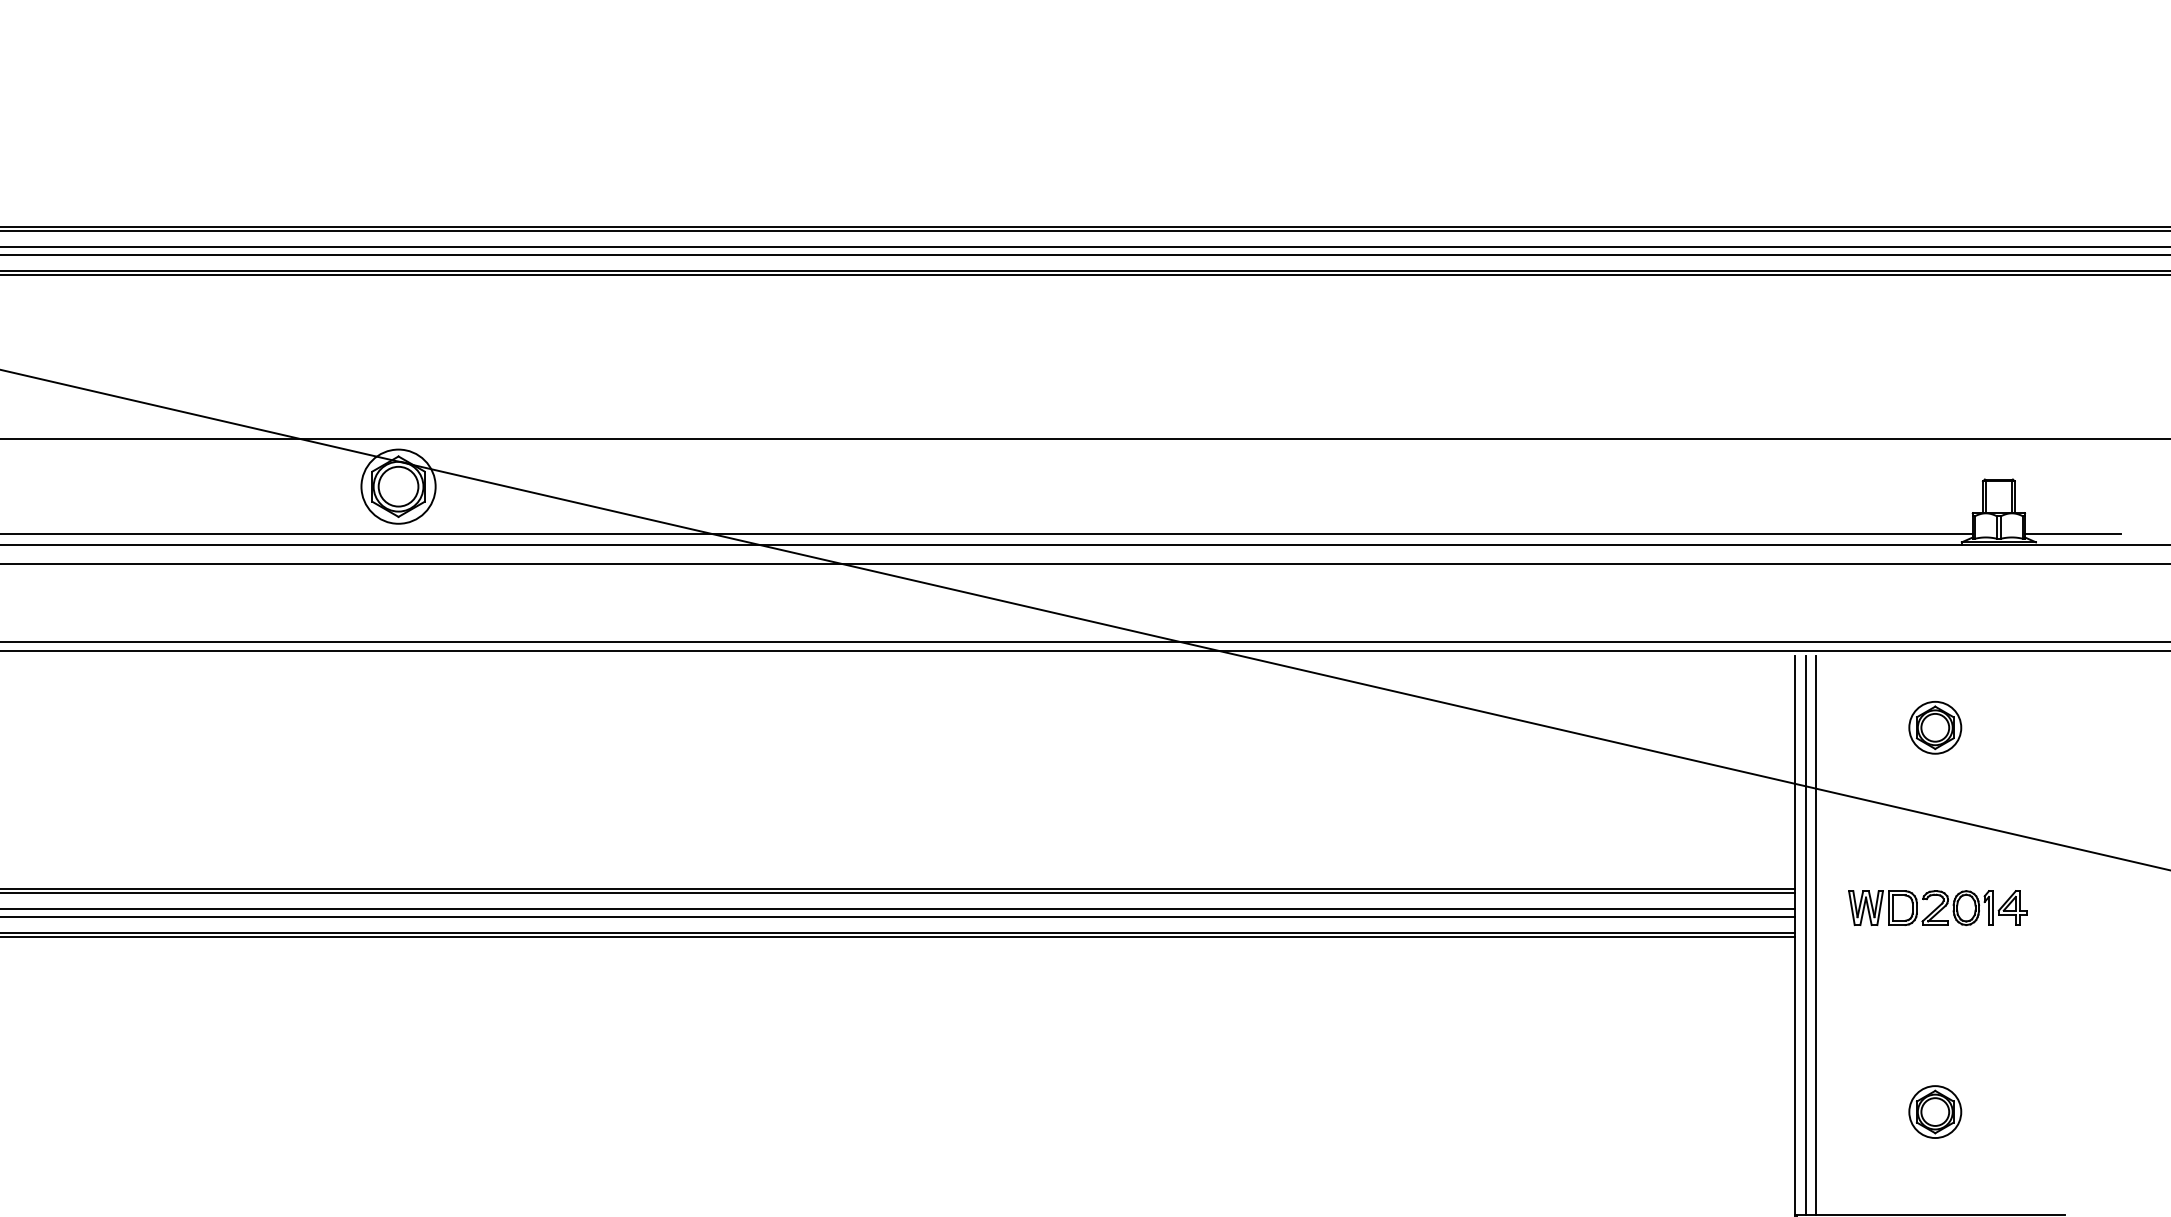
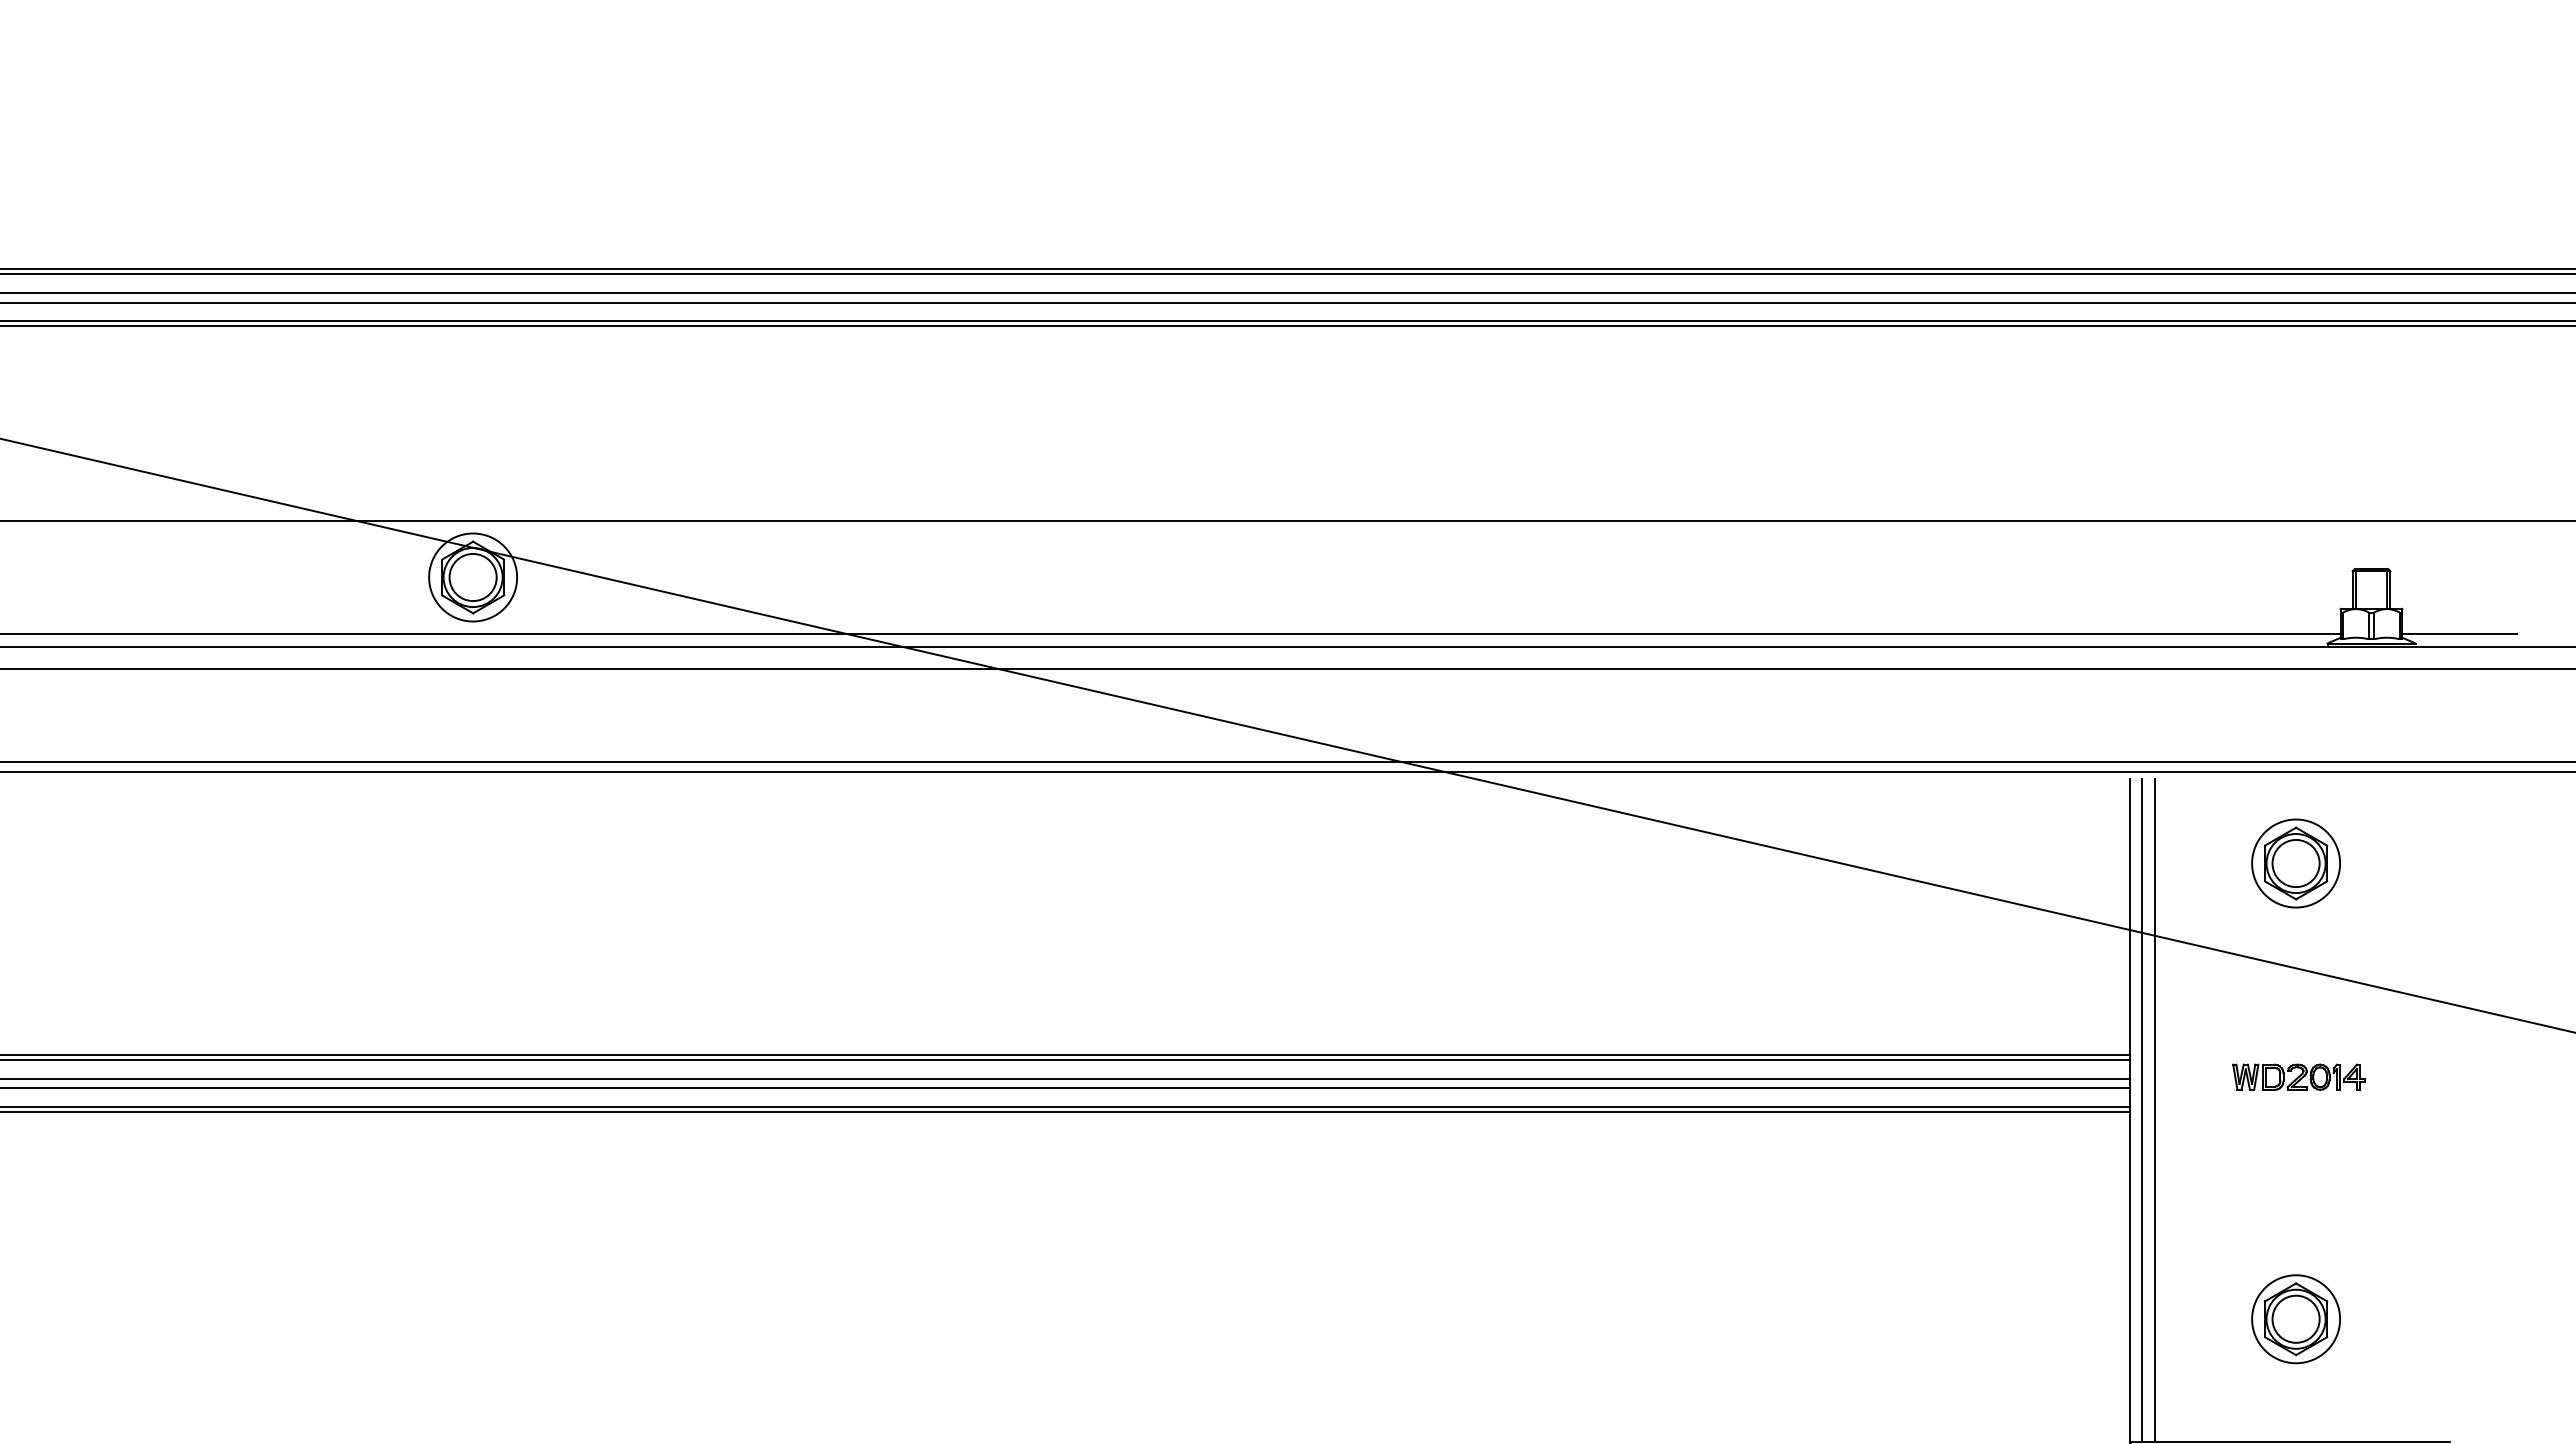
part: (1934, 727) -> (2295, 863), size x1.43
part: (1937, 907) -> (2298, 1076), size x0.62
part: (1934, 1112) -> (2295, 1319), size x1.43

